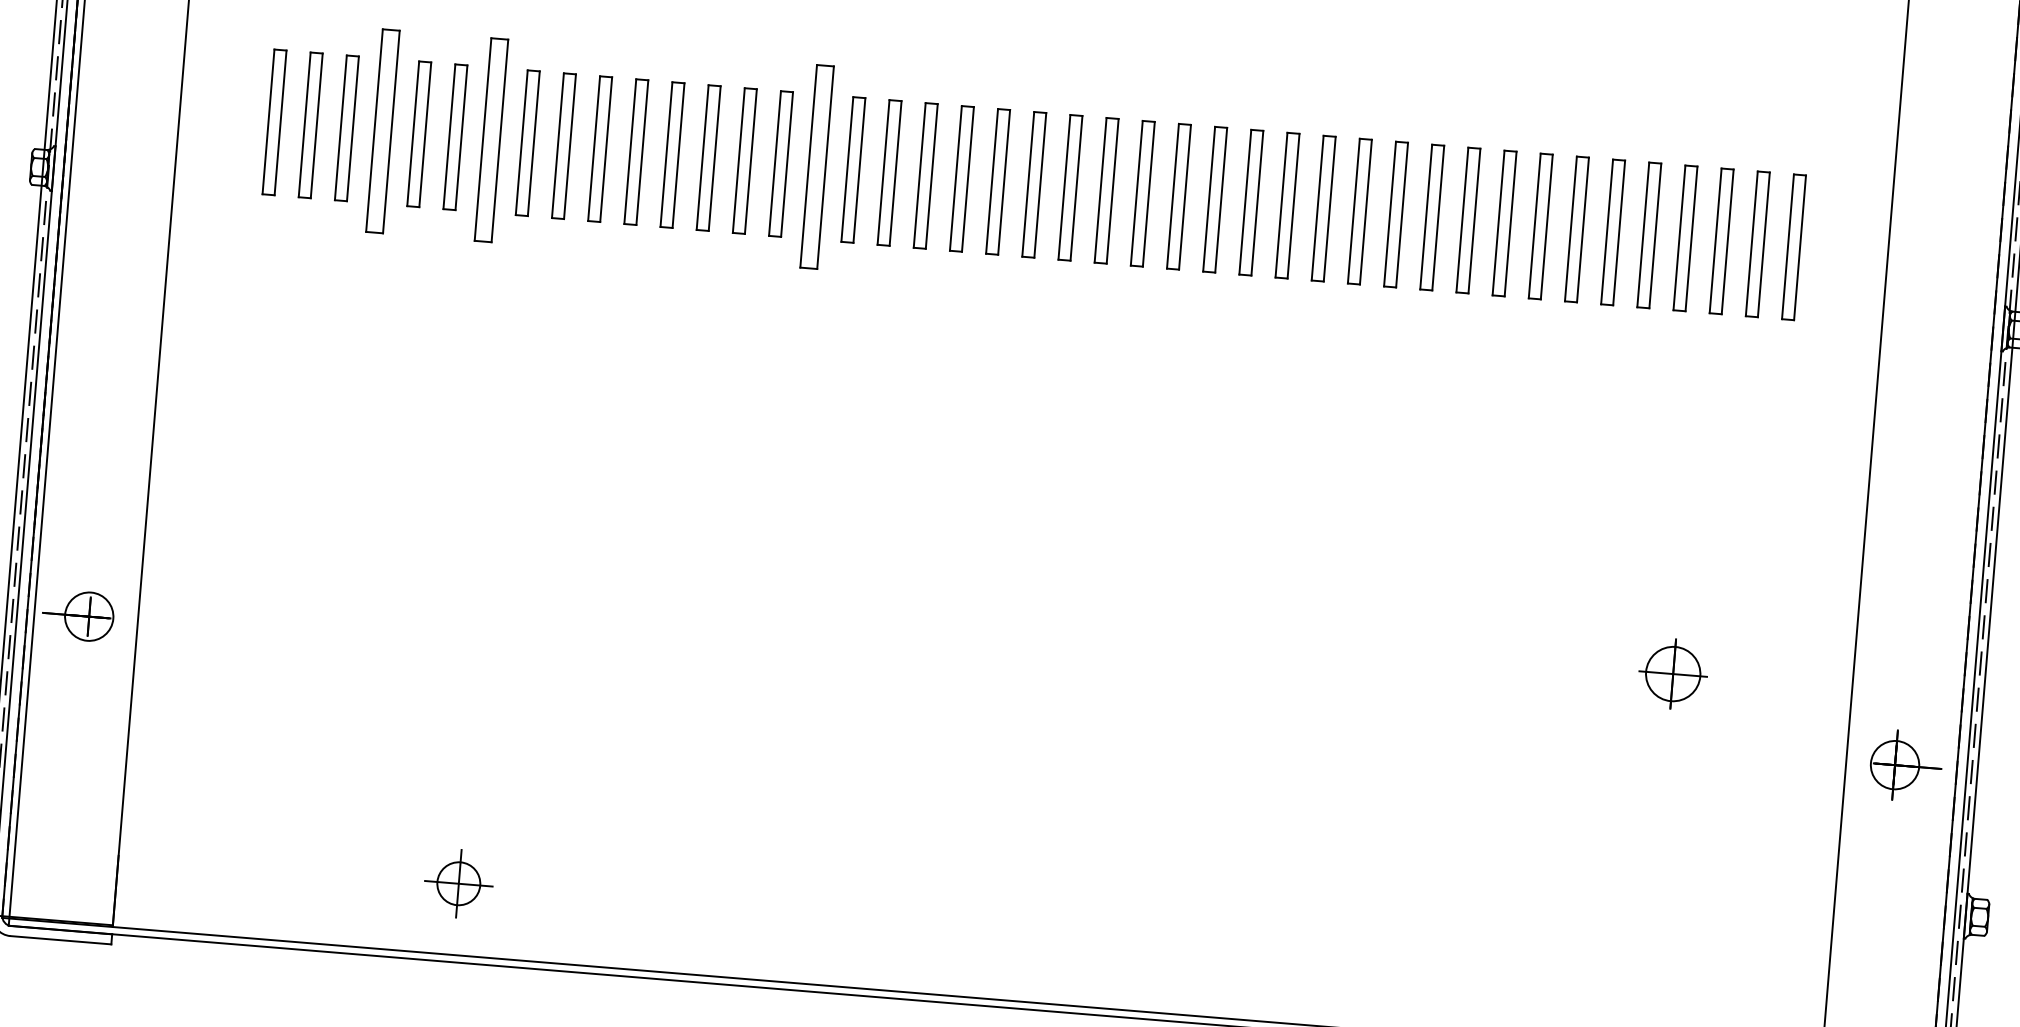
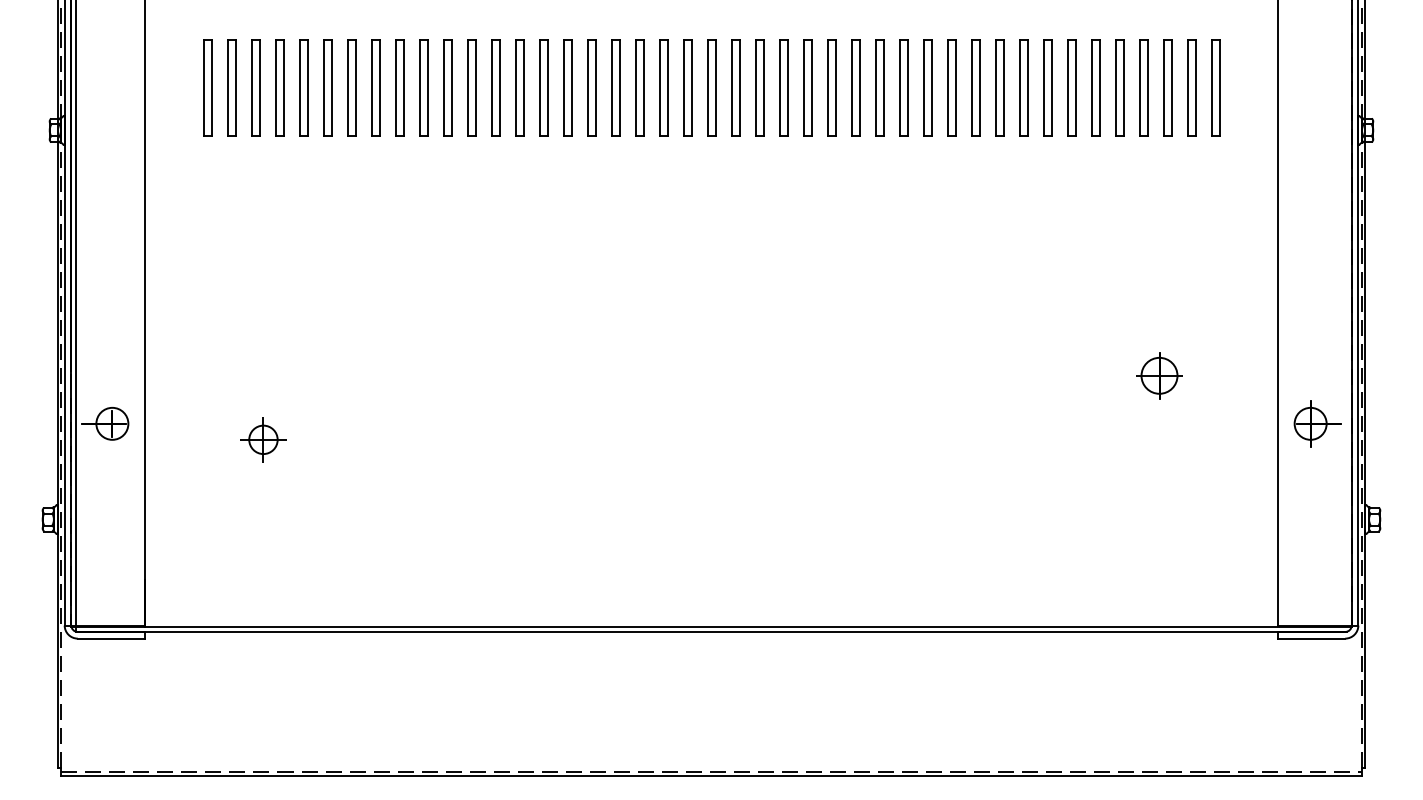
part: (382, 130) -> (279, 87), size x0.71
part: (491, 139) -> (351, 87), size x0.71
part: (816, 166) -> (567, 87), size x0.71
part: (458, 883) -> (263, 439), moved

